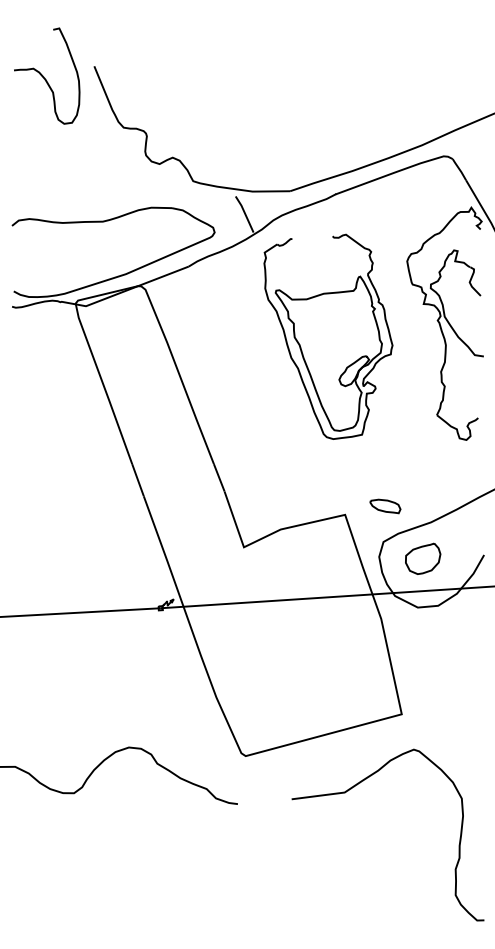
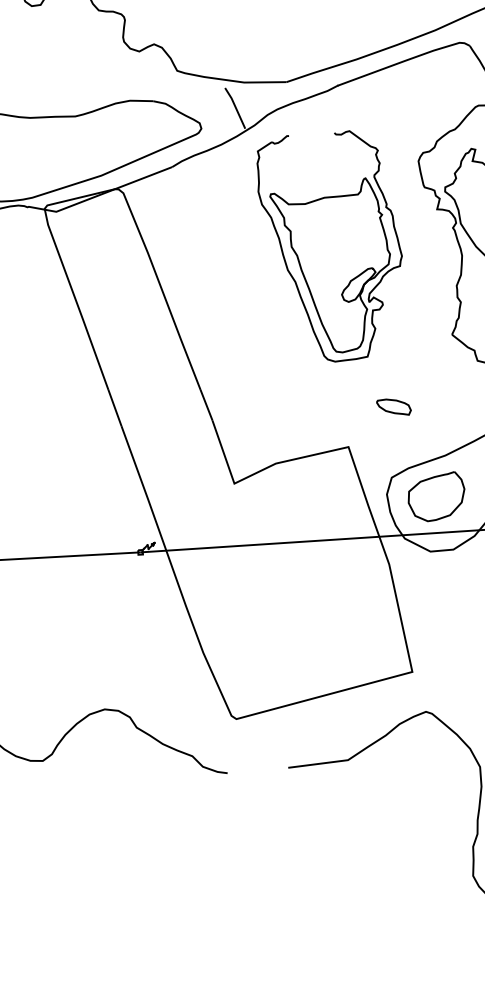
part: (385, 506) -> (394, 407), moved
part: (422, 558) -> (435, 496), size x1.43

